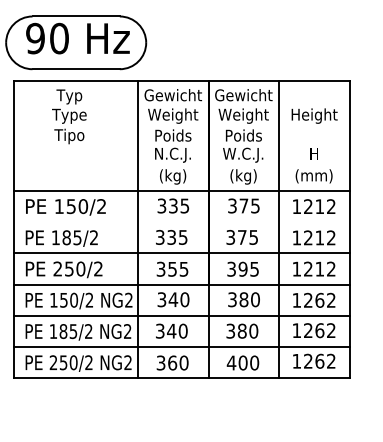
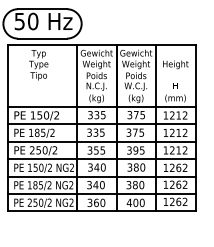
text: (34, 36) -> (19, 20), 90 -> 50
line: (181, 222) -> (101, 124), added

